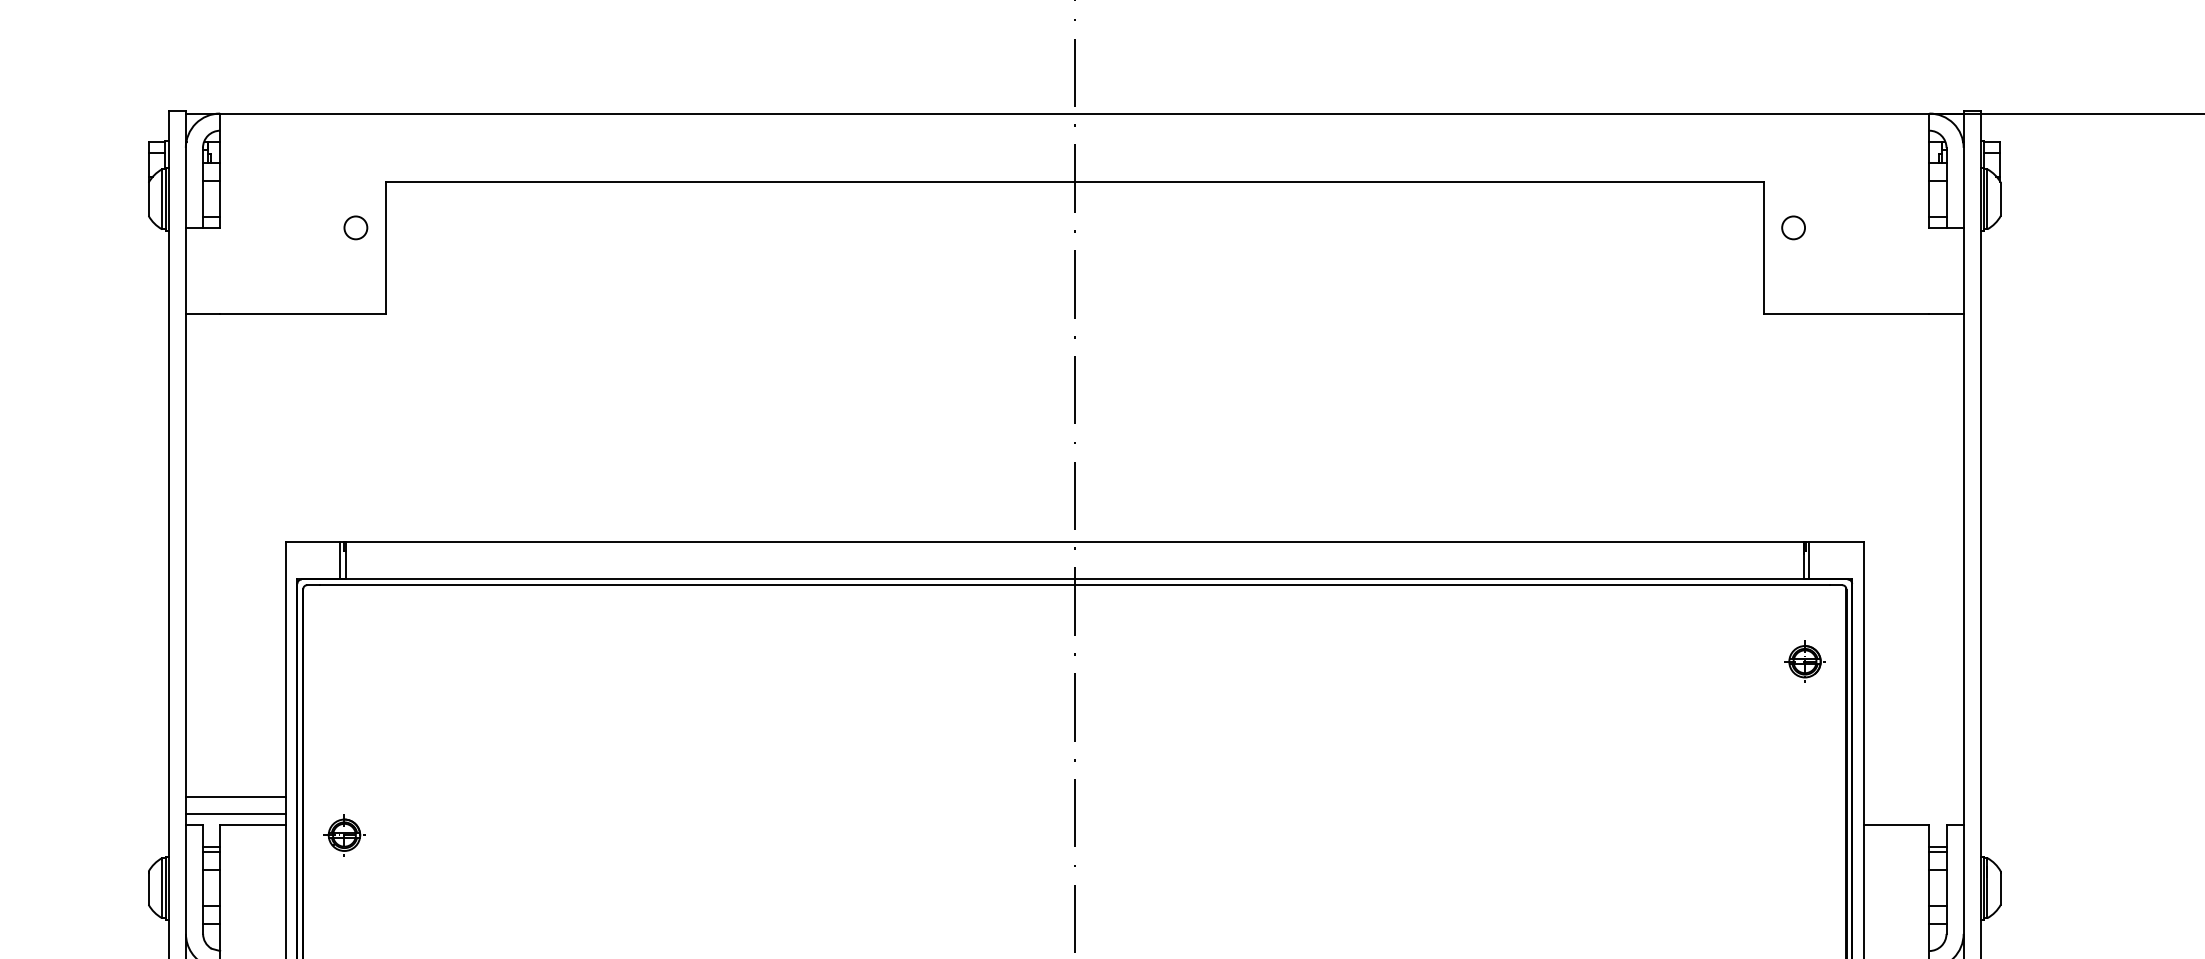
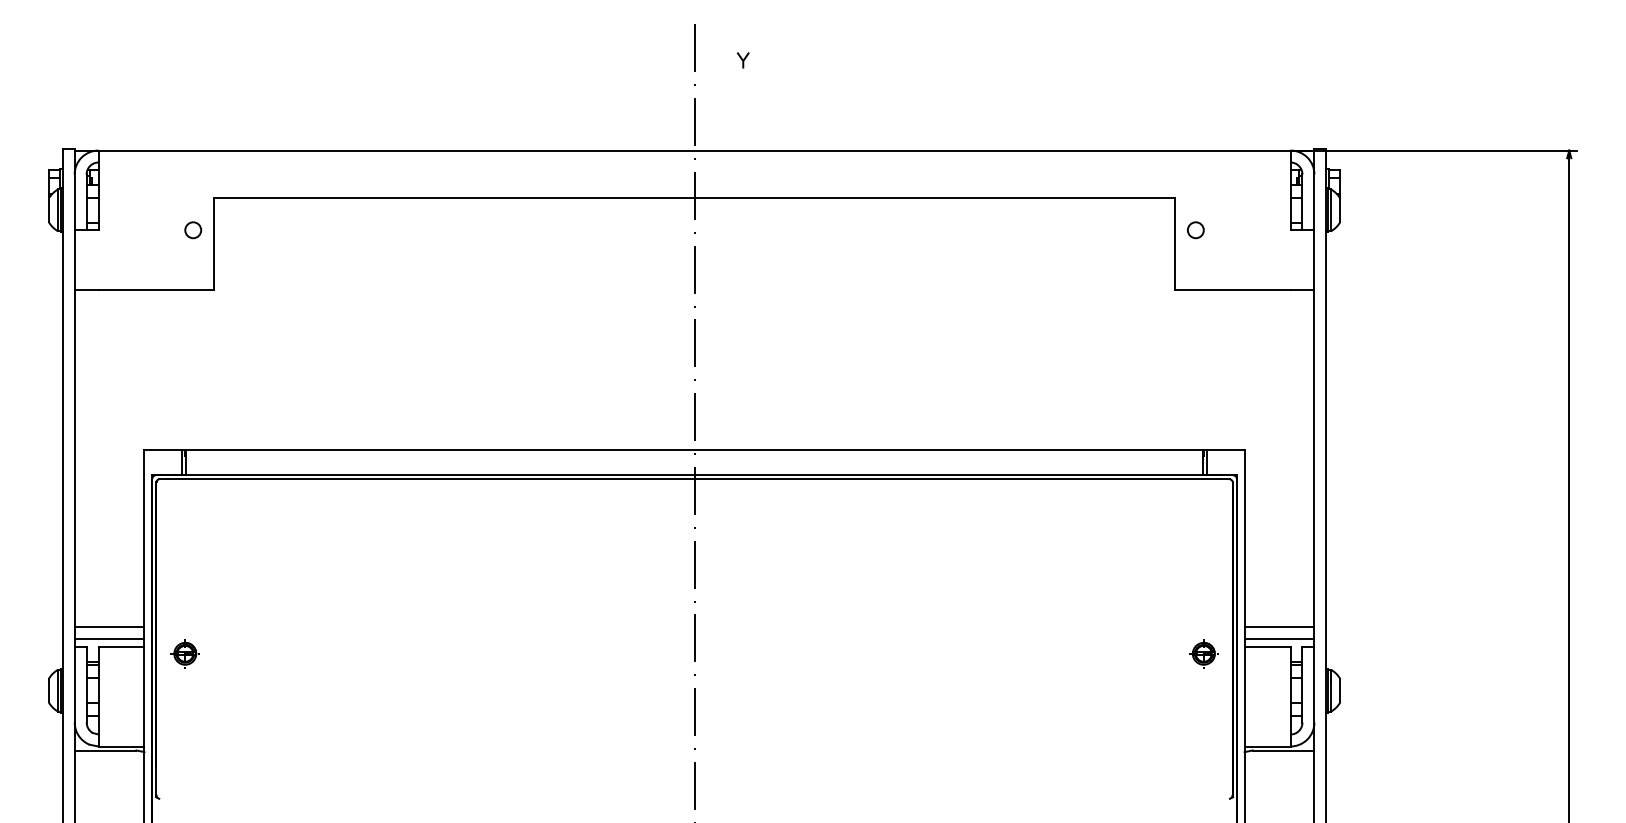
part: (1804, 661) -> (1203, 653), moved
line: (1913, 797) -> (1279, 627), added
line: (1913, 814) -> (1279, 639), added

